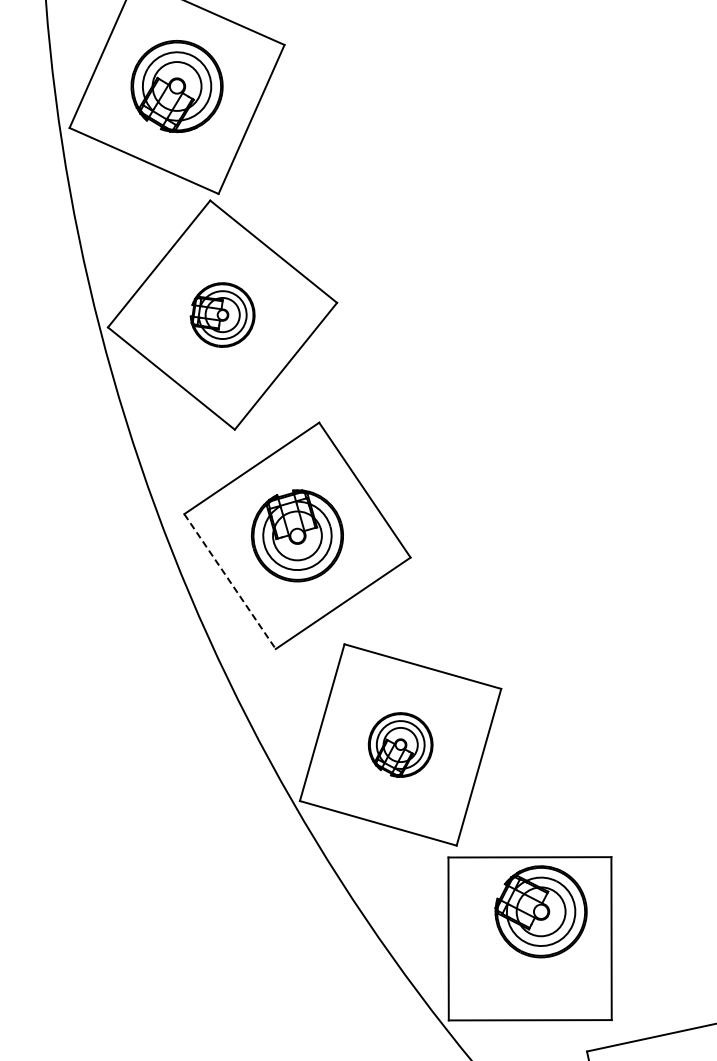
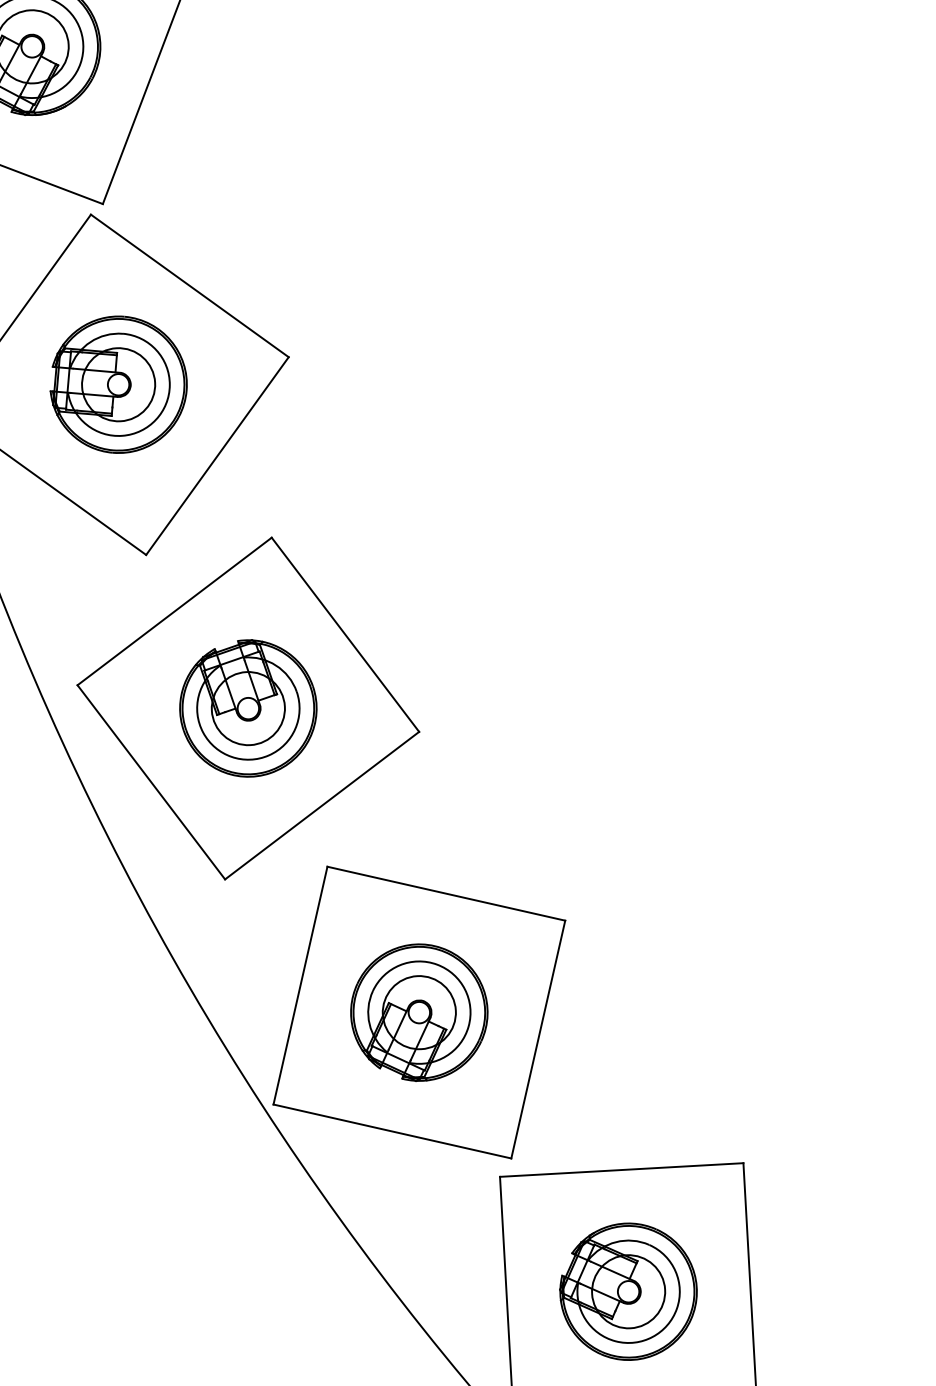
part: (222, 314) -> (118, 383), size x1.43
line: (230, 582) -> (152, 783), dashed -> solid
part: (400, 744) -> (419, 1011), size x1.43
part: (540, 911) -> (627, 1291), moved

